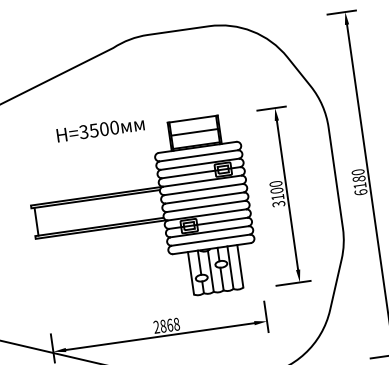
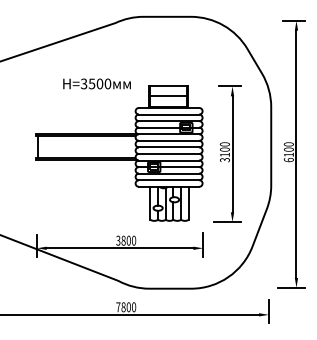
text: (358, 178) -> (288, 149), 6180 -> 6100
text: (167, 325) -> (126, 240), 2868 -> 3800

